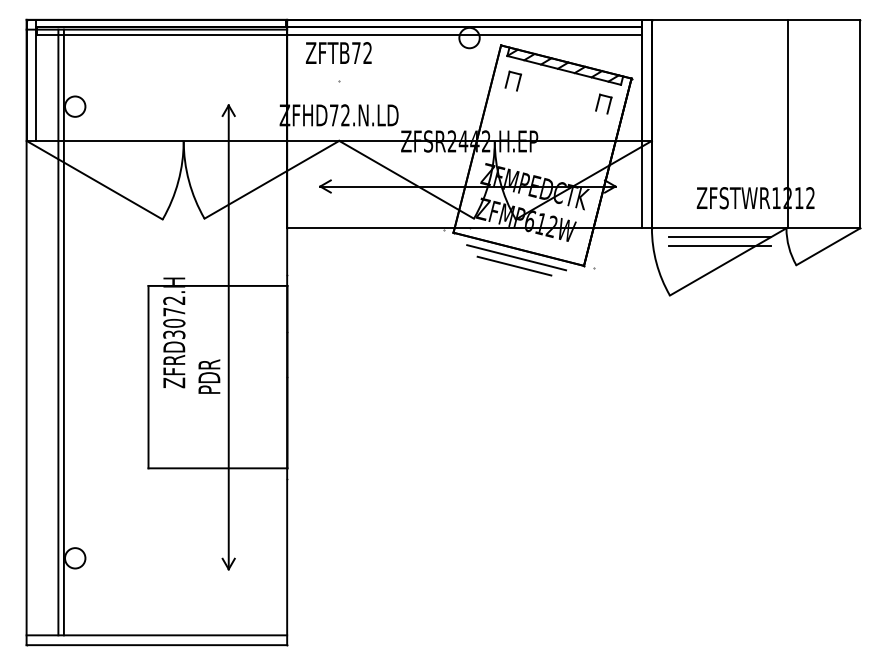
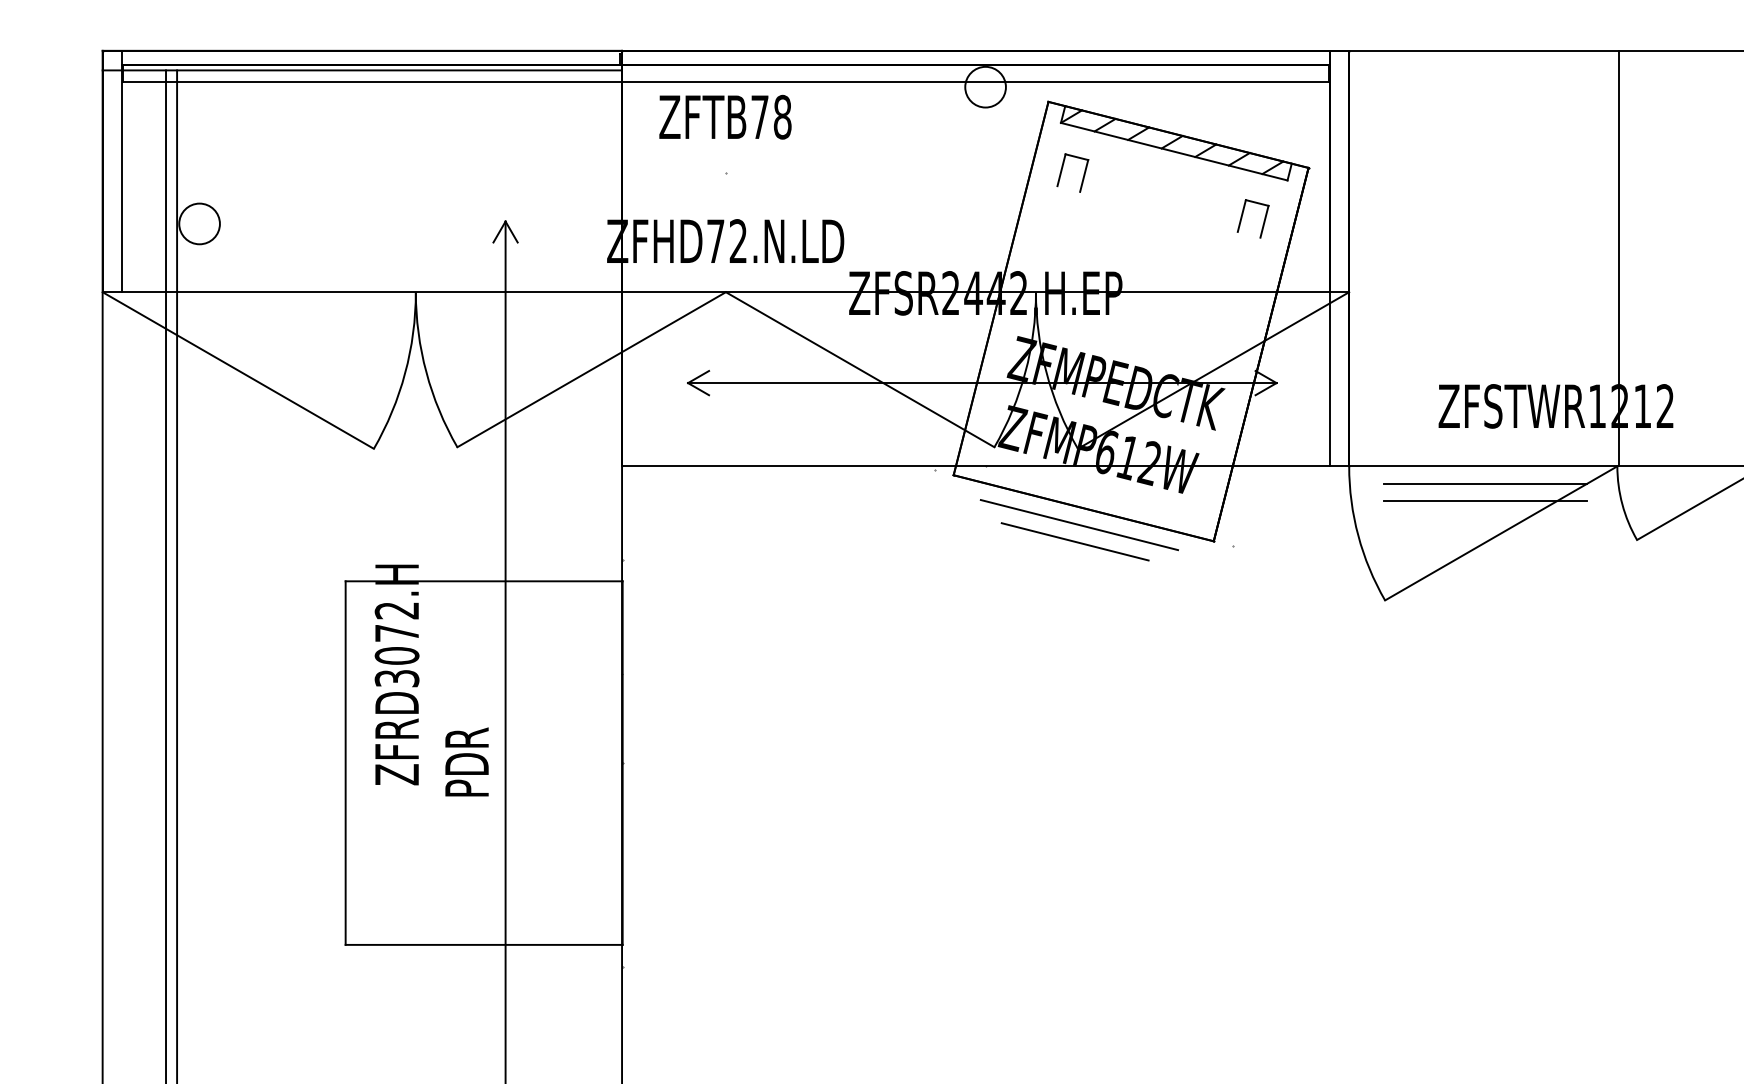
text: (367, 53) -> (782, 117), ZFTB72 -> ZFTB78

